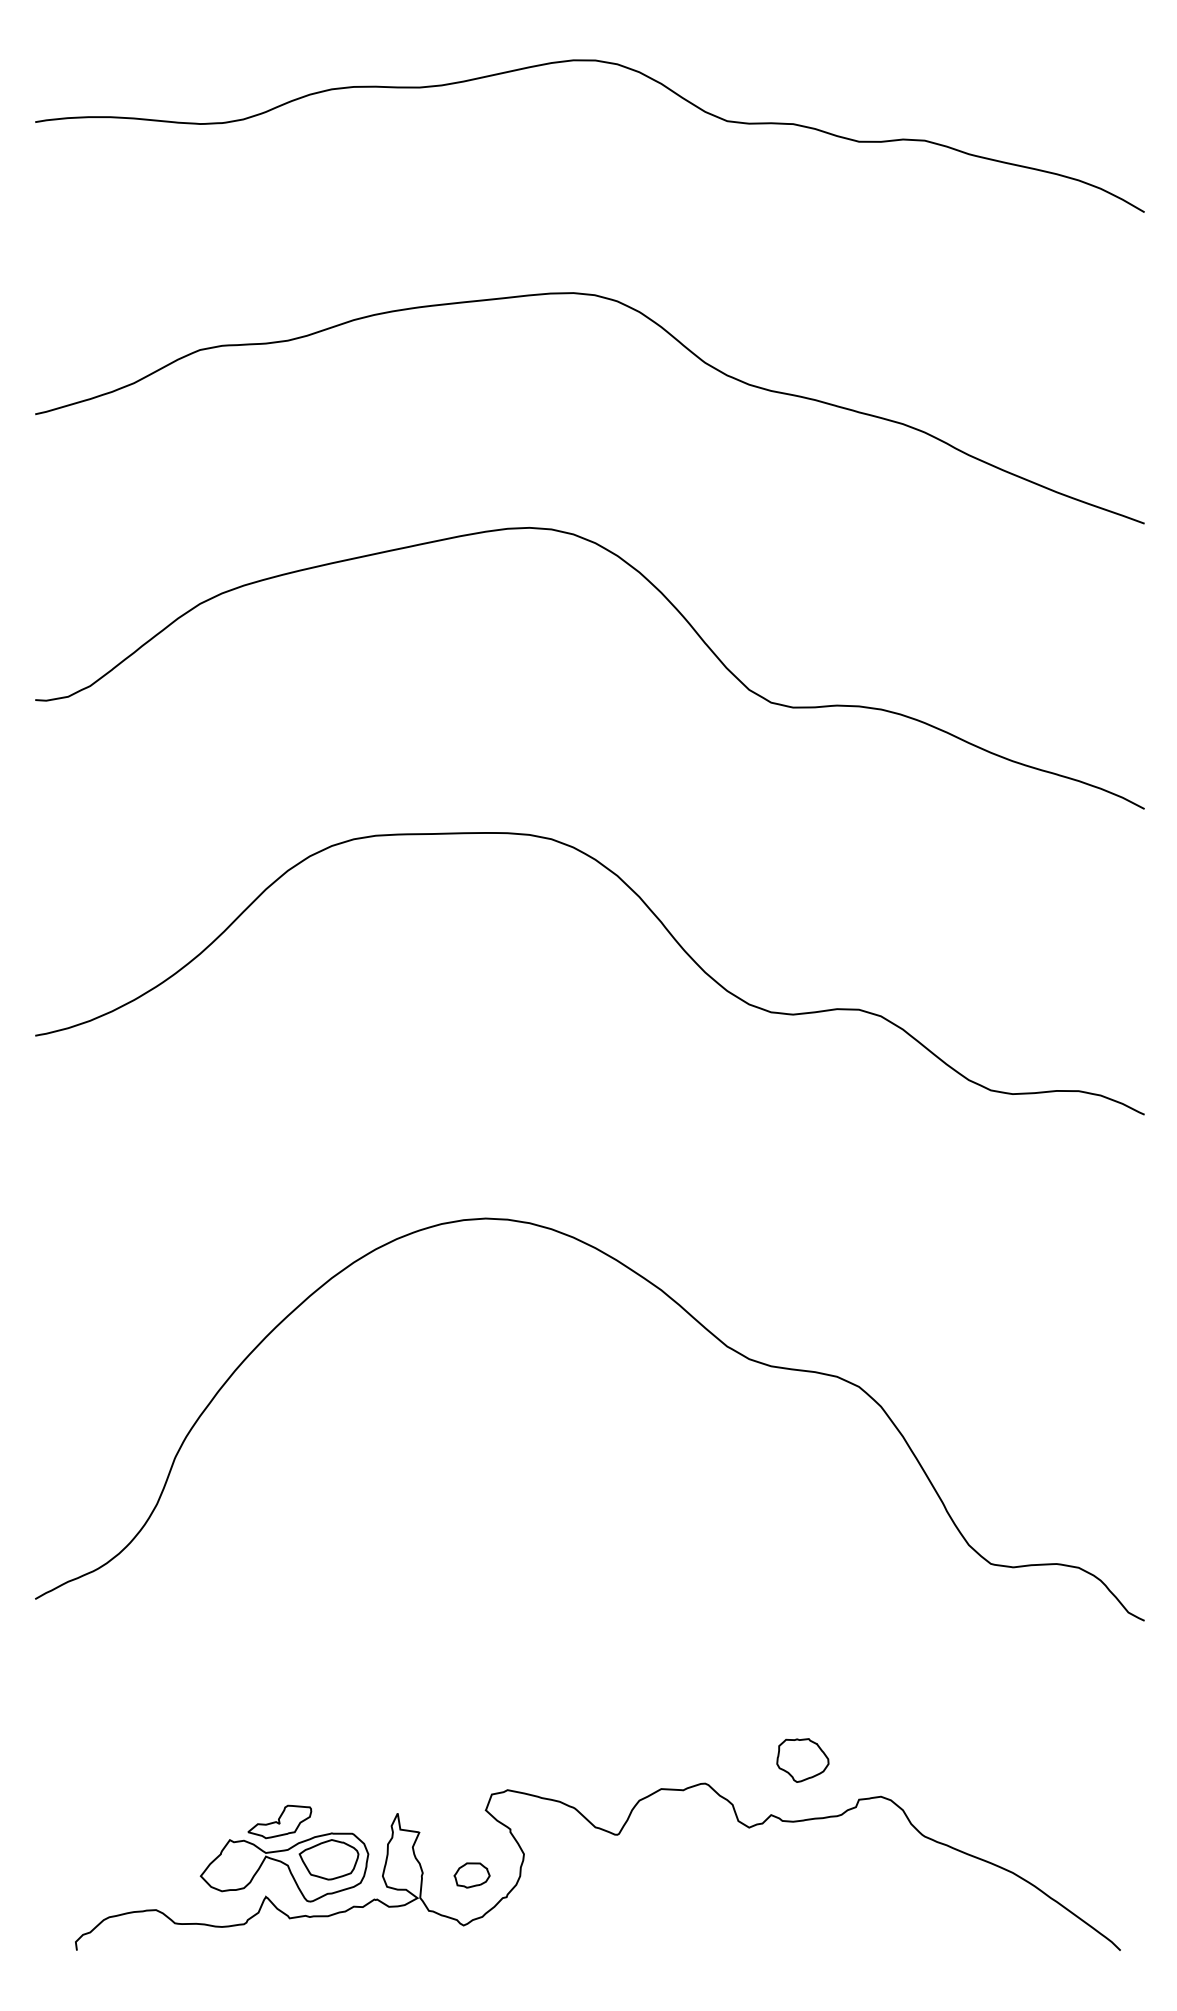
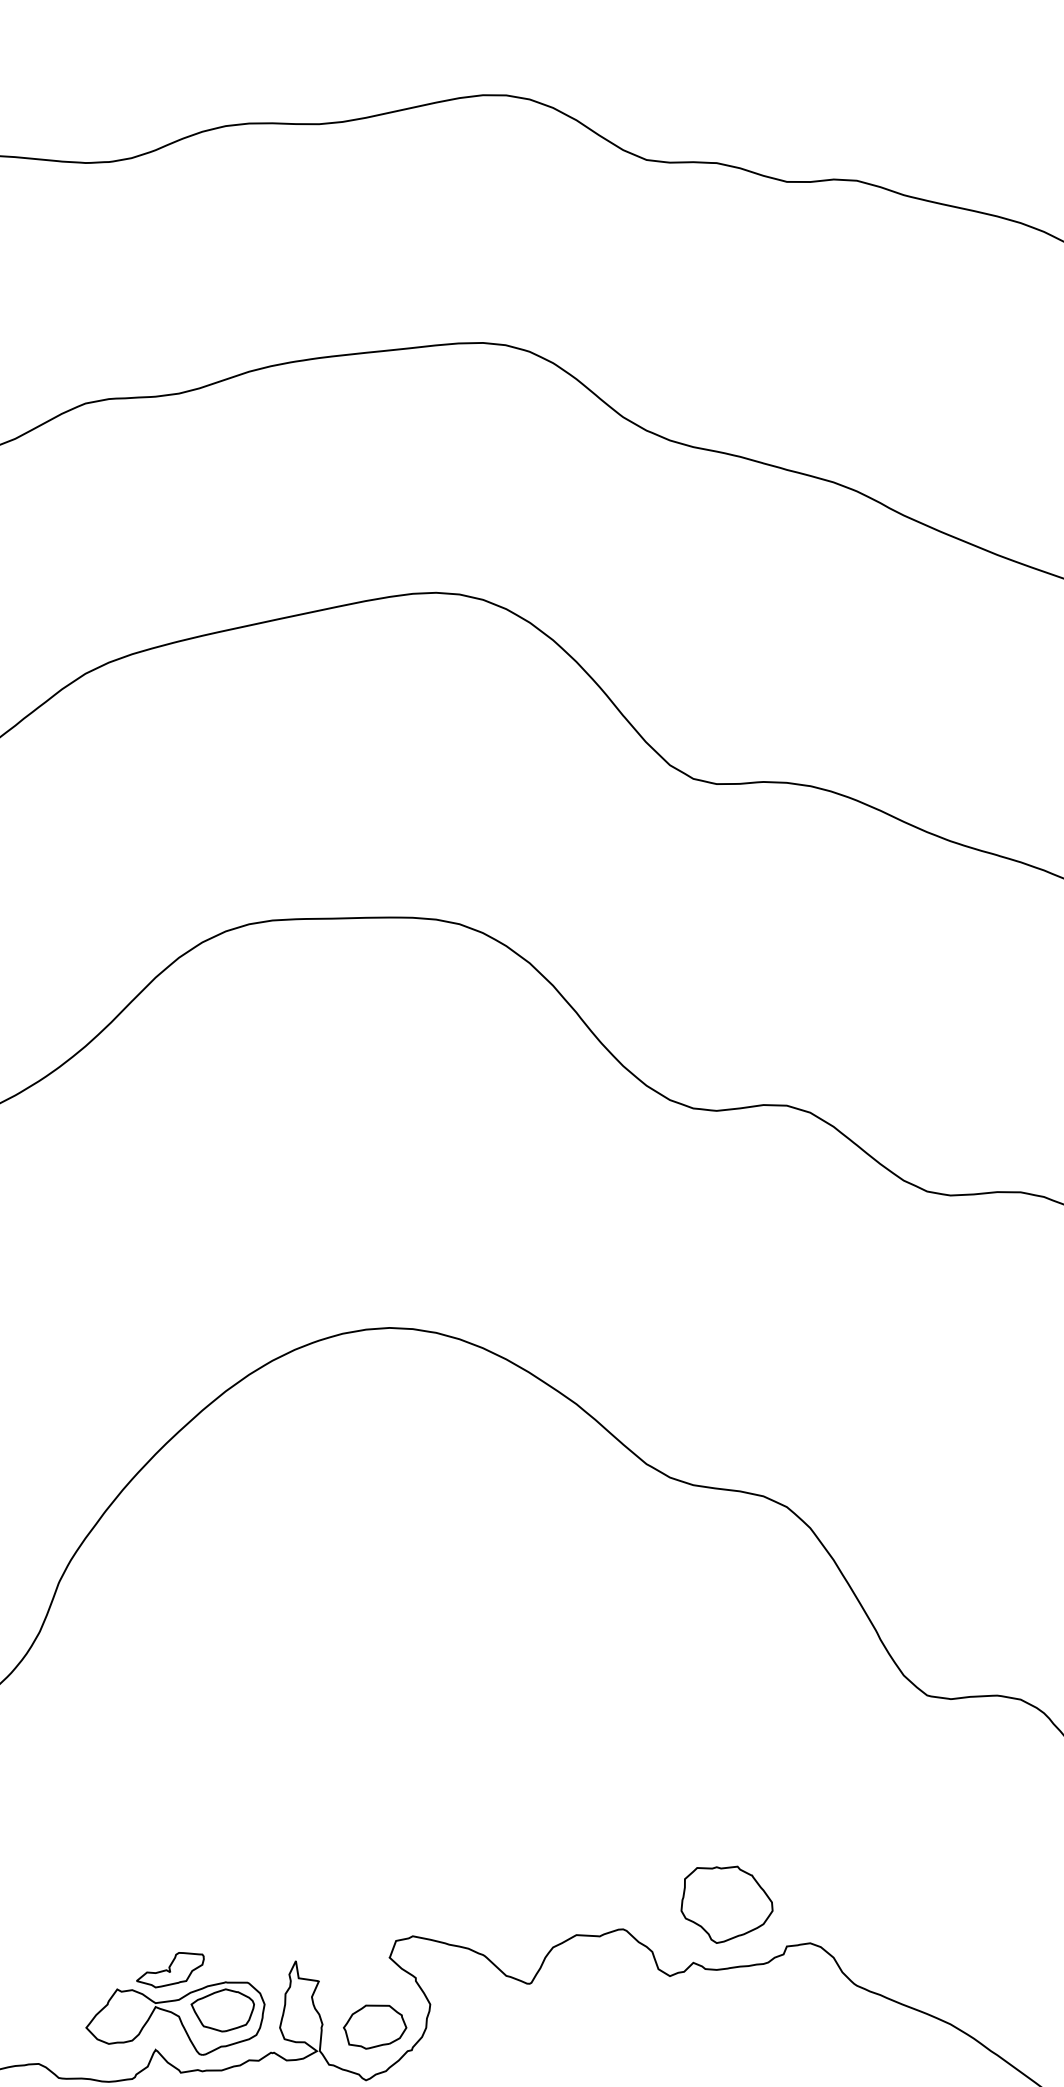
part: (802, 1760) -> (726, 1904), size x1.67
part: (471, 1875) -> (374, 2027), size x1.67

